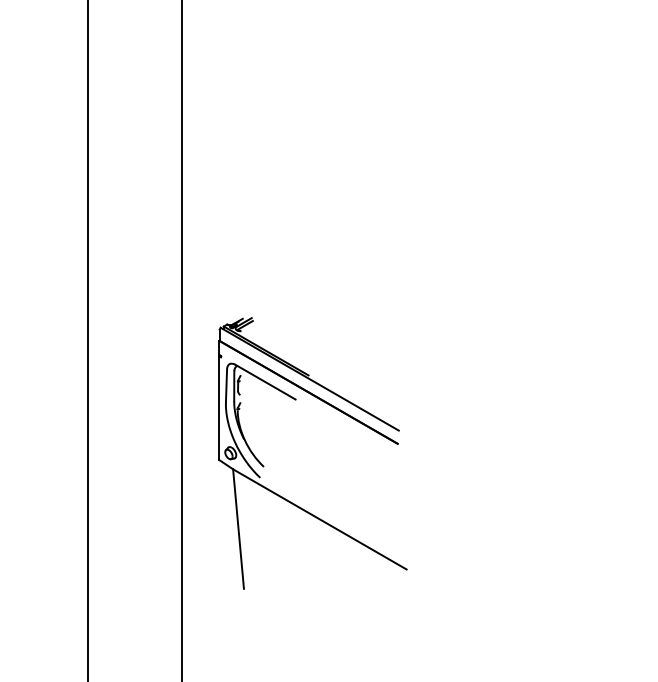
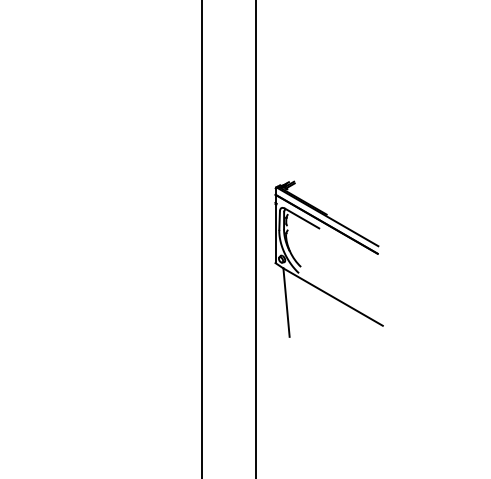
part: (337, 411) -> (343, 235), moved

